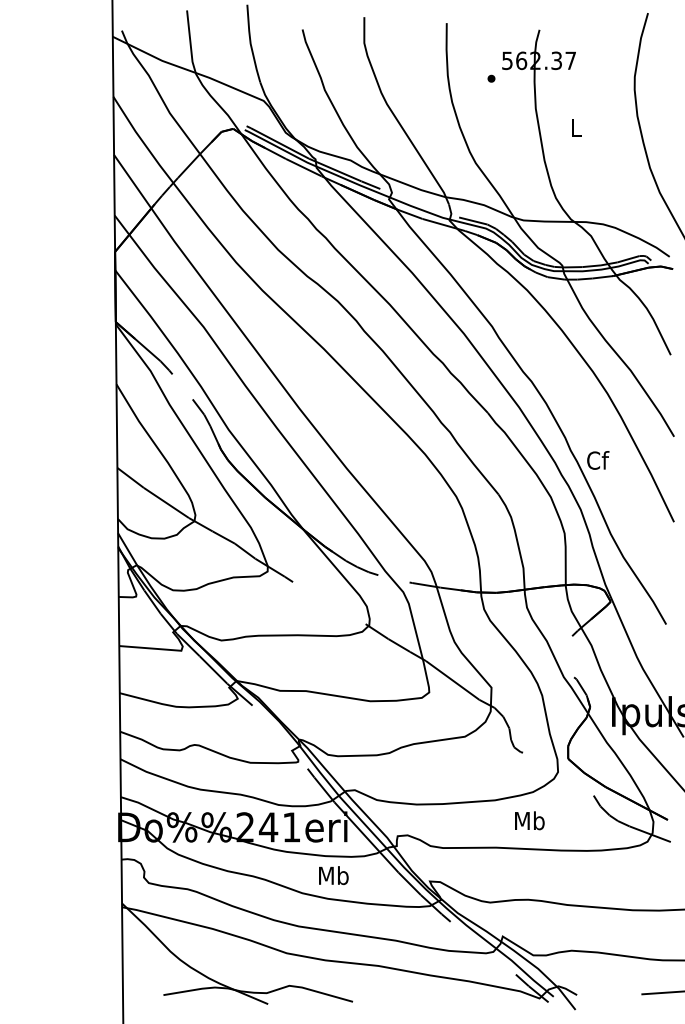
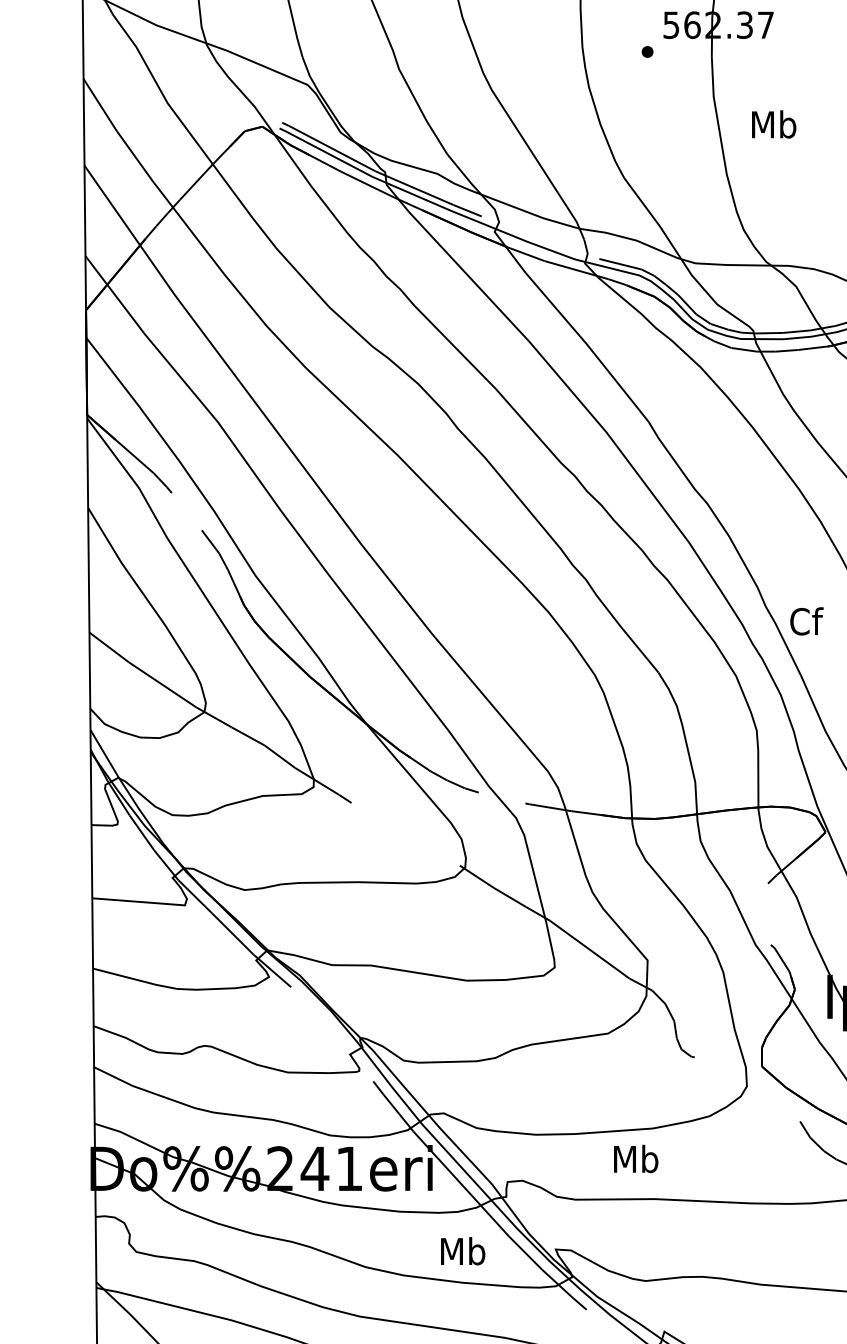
text: (576, 126) -> (774, 123), L -> Mb
text: (529, 820) -> (635, 1158), moved
text: (333, 875) -> (462, 1251), moved

